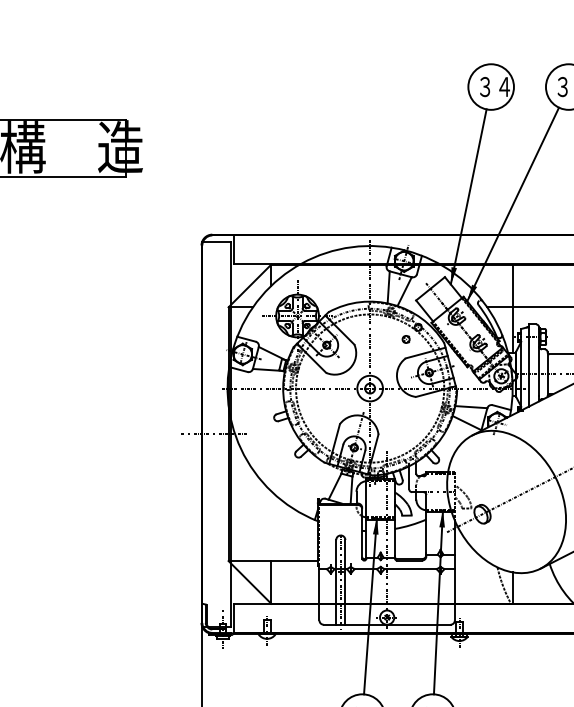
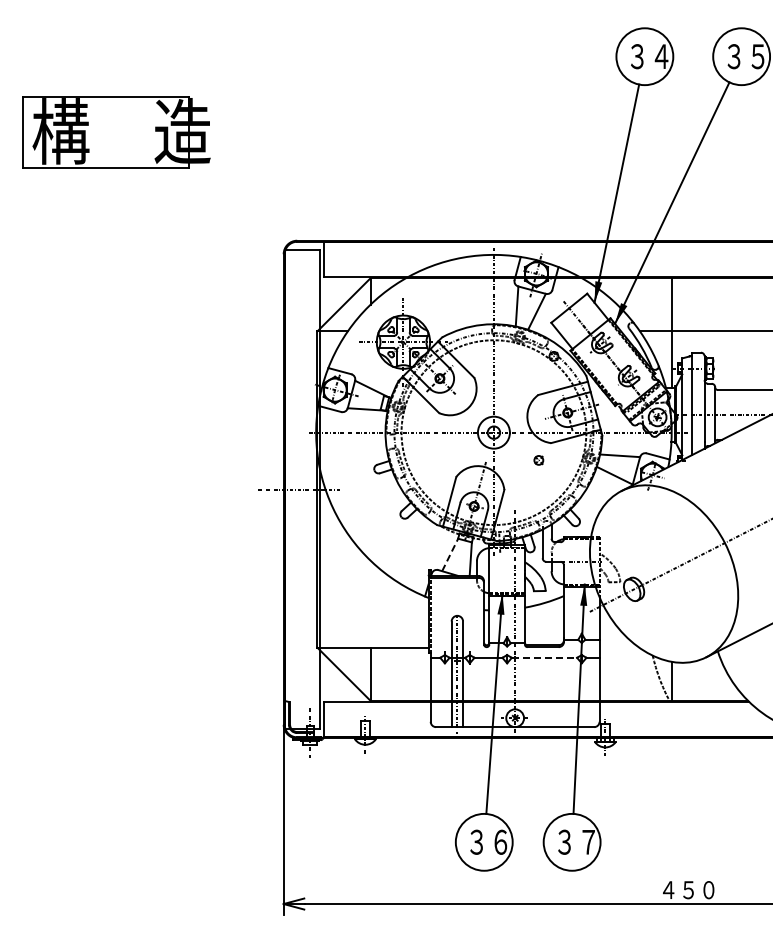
part: (405, 339) -> (538, 460), moved
line: (335, 486) -> (450, 554), solid -> dashed
line: (410, 568) -> (544, 657), solid -> dashed

